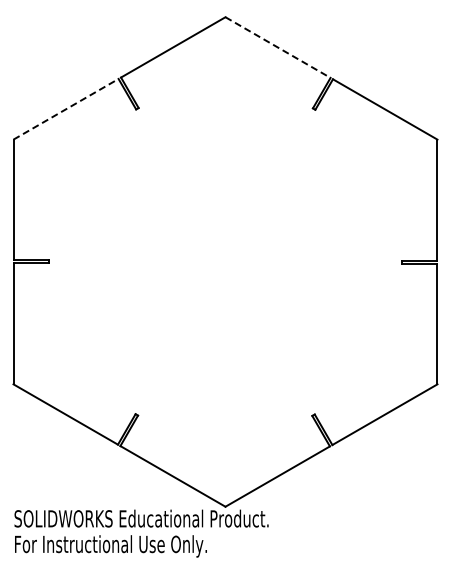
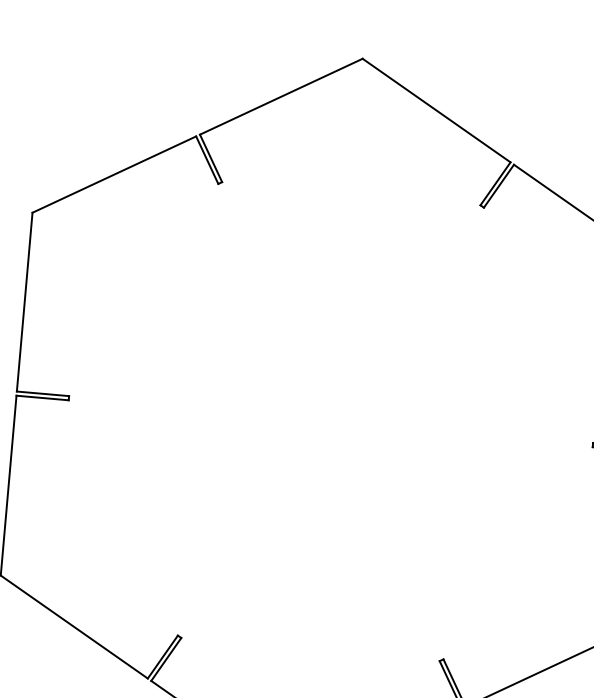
line: (278, 47) -> (437, 110), dashed -> solid
line: (66, 109) -> (114, 174), dashed -> solid

